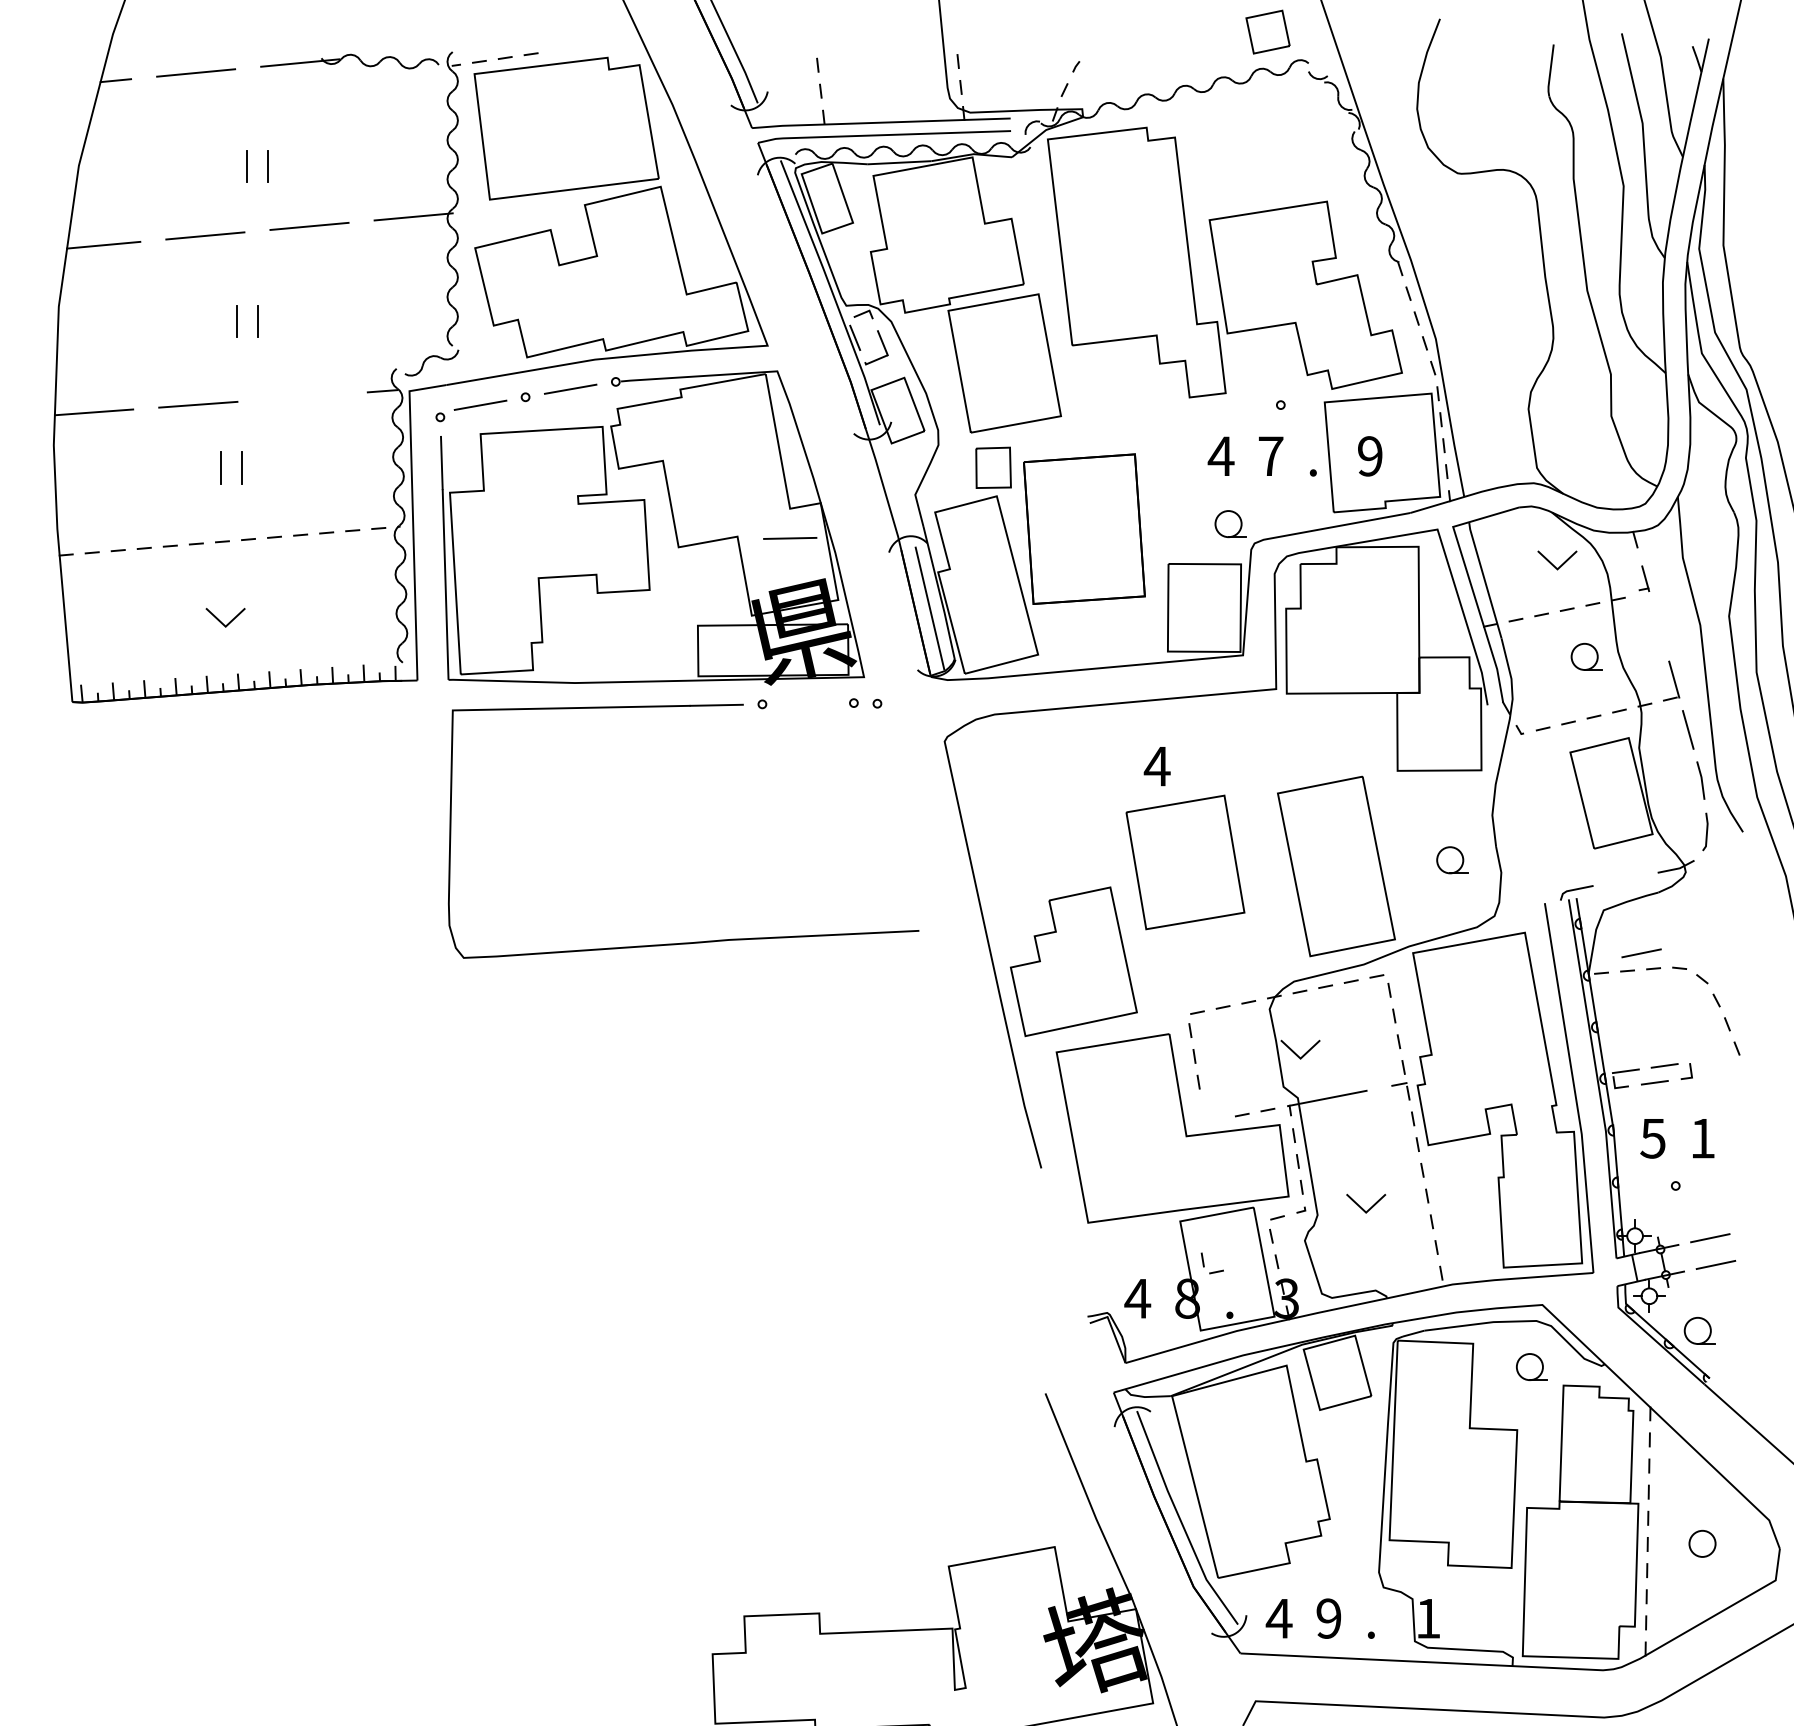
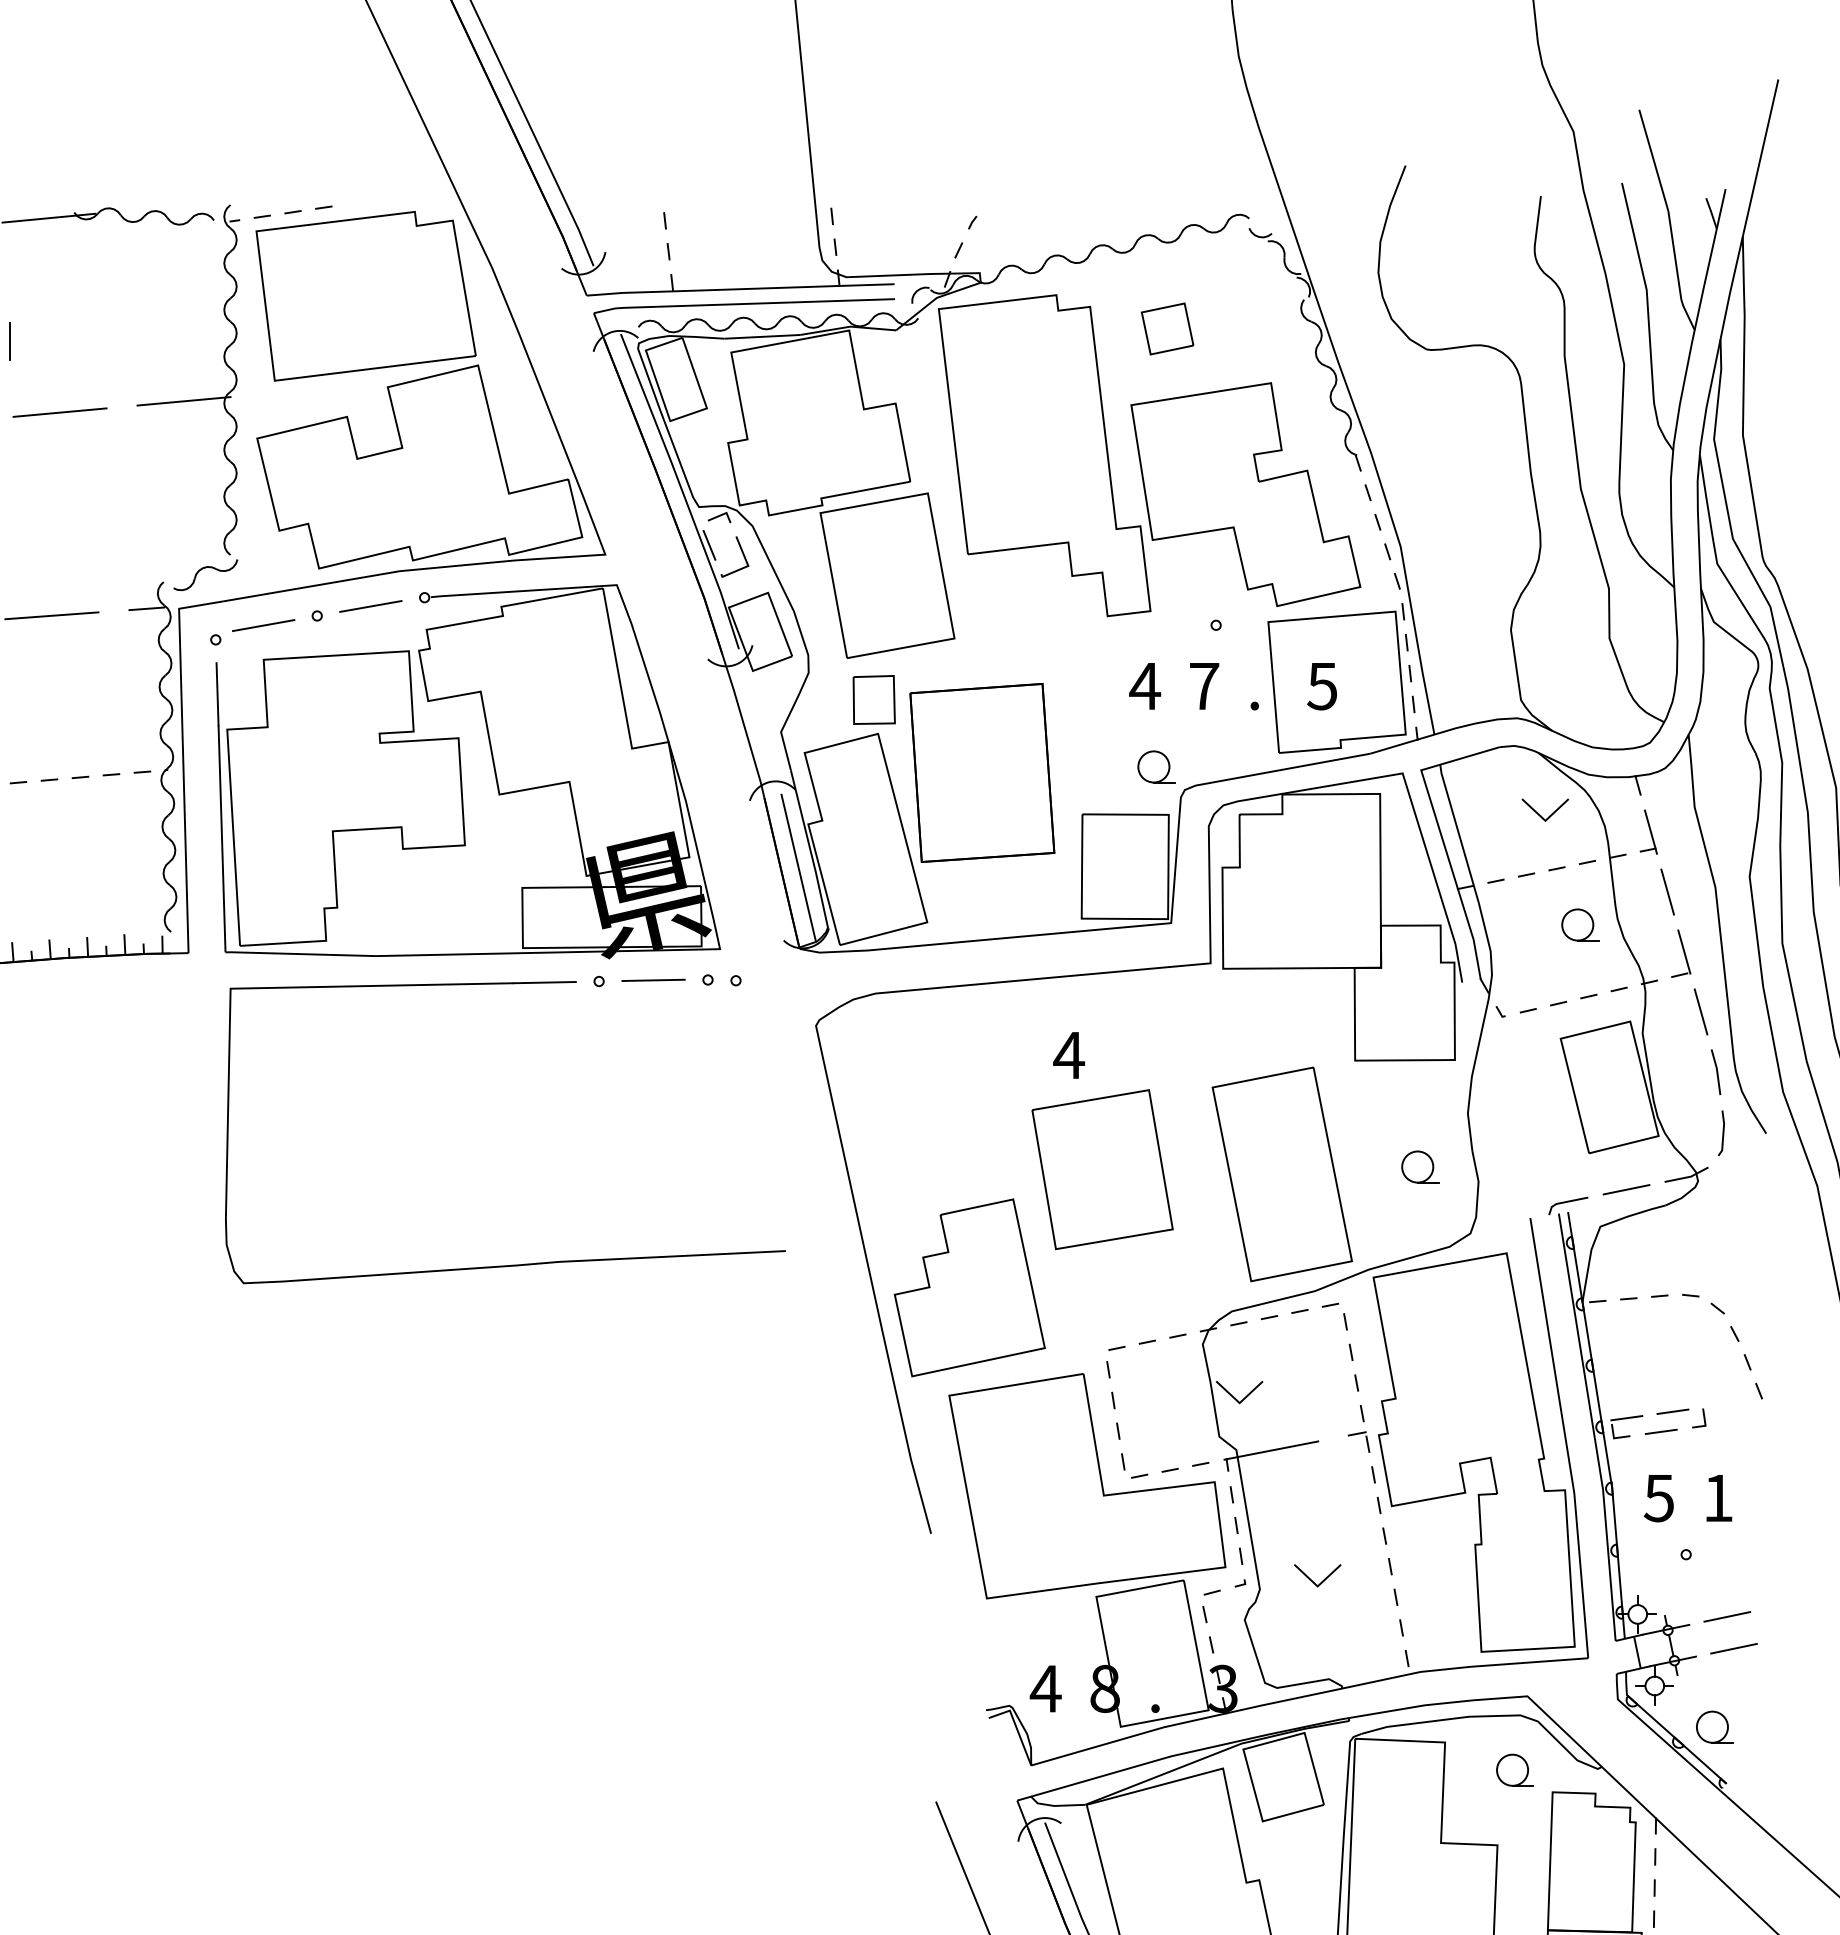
part: (1267, 31) -> (1166, 328), moved
line: (302, 396) -> (51, 615), added
text: (1369, 456) -> (1321, 686), 9 -> 5
line: (790, 538) -> (653, 980), moved
part: (1644, 578) -> (1648, 831), size x1.43
line: (1659, 629) -> (1666, 892), added
line: (1641, 953) -> (1626, 1189), moved
part: (1204, 1263) -> (1125, 1466), moved

